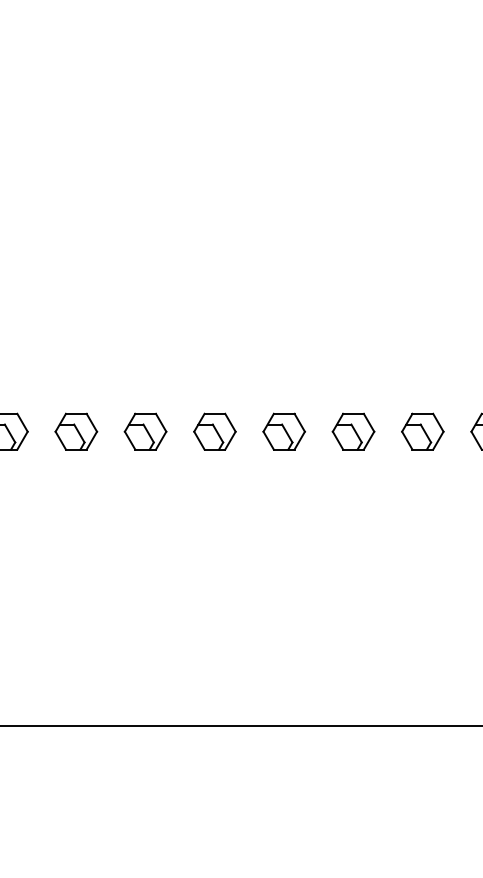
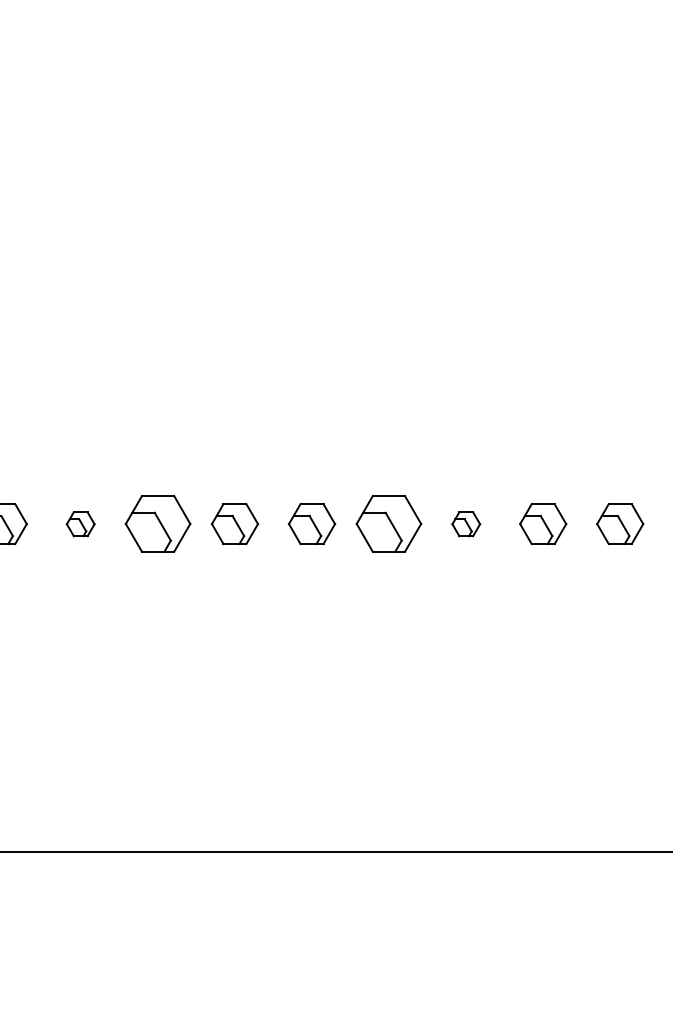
part: (75, 432) -> (80, 524), size x0.6
part: (145, 432) -> (157, 524), size x1.4
part: (353, 432) -> (389, 524), size x1.4
part: (423, 432) -> (466, 524), size x0.6

